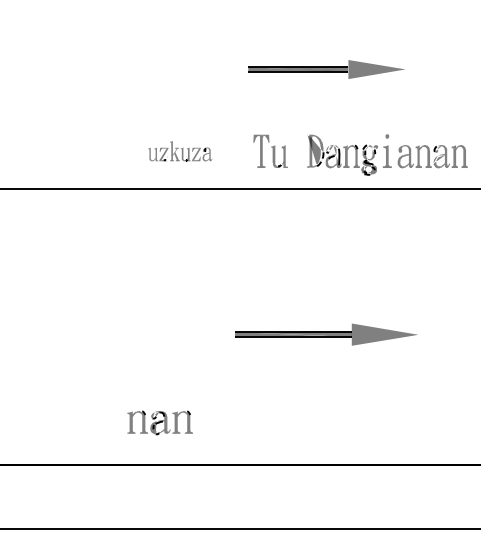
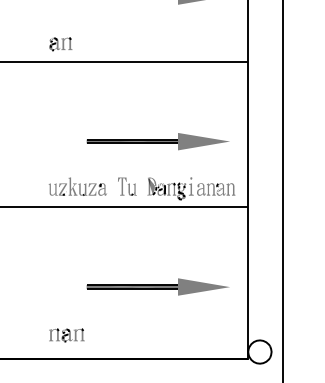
part: (325, 69) -> (157, 141), size x1.67
part: (179, 151) -> (77, 186), size x1.67
part: (325, 333) -> (157, 286), size x1.43

